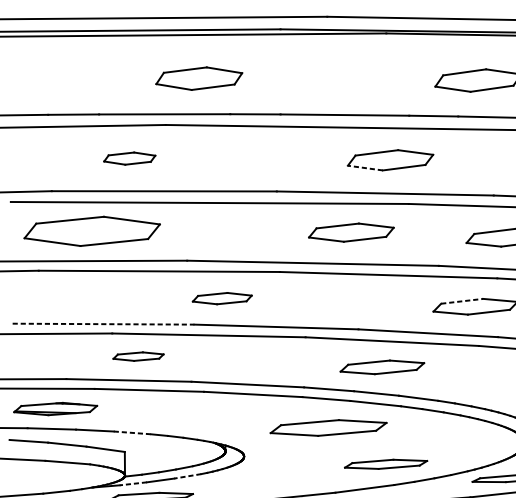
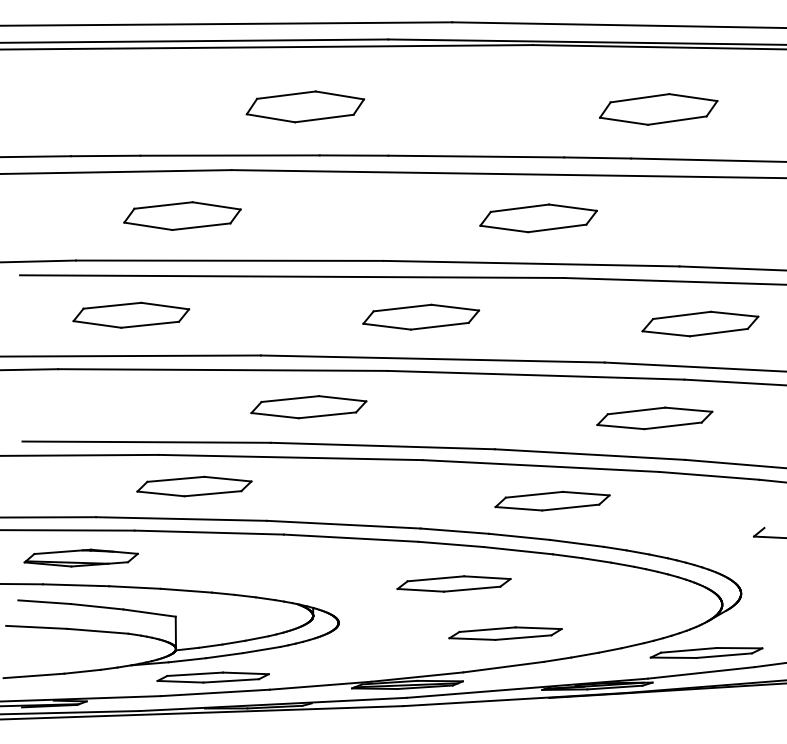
part: (198, 78) -> (304, 106), moved
part: (129, 158) -> (182, 215), size x1.67
line: (364, 167) -> (503, 228), dashed -> solid
part: (92, 230) -> (131, 314), size x0.62
part: (351, 232) -> (421, 316), moved
part: (222, 298) -> (308, 407), size x1.43
line: (462, 300) -> (636, 410), dashed -> solid
line: (104, 324) -> (147, 442), dashed -> solid
part: (138, 356) -> (194, 486), size x1.67
part: (382, 366) -> (552, 500), moved
part: (328, 427) -> (453, 583), size x0.71
line: (132, 432) -> (186, 590), dashed -> solid
part: (386, 464) -> (505, 633), moved
line: (187, 476) -> (261, 650), dashed -> solid
line: (133, 484) -> (187, 660), dashed -> solid

